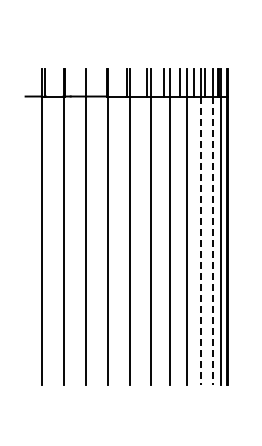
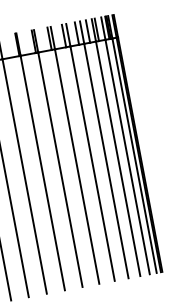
line: (201, 241) -> (118, 159), dashed -> solid
line: (212, 241) -> (127, 157), dashed -> solid

